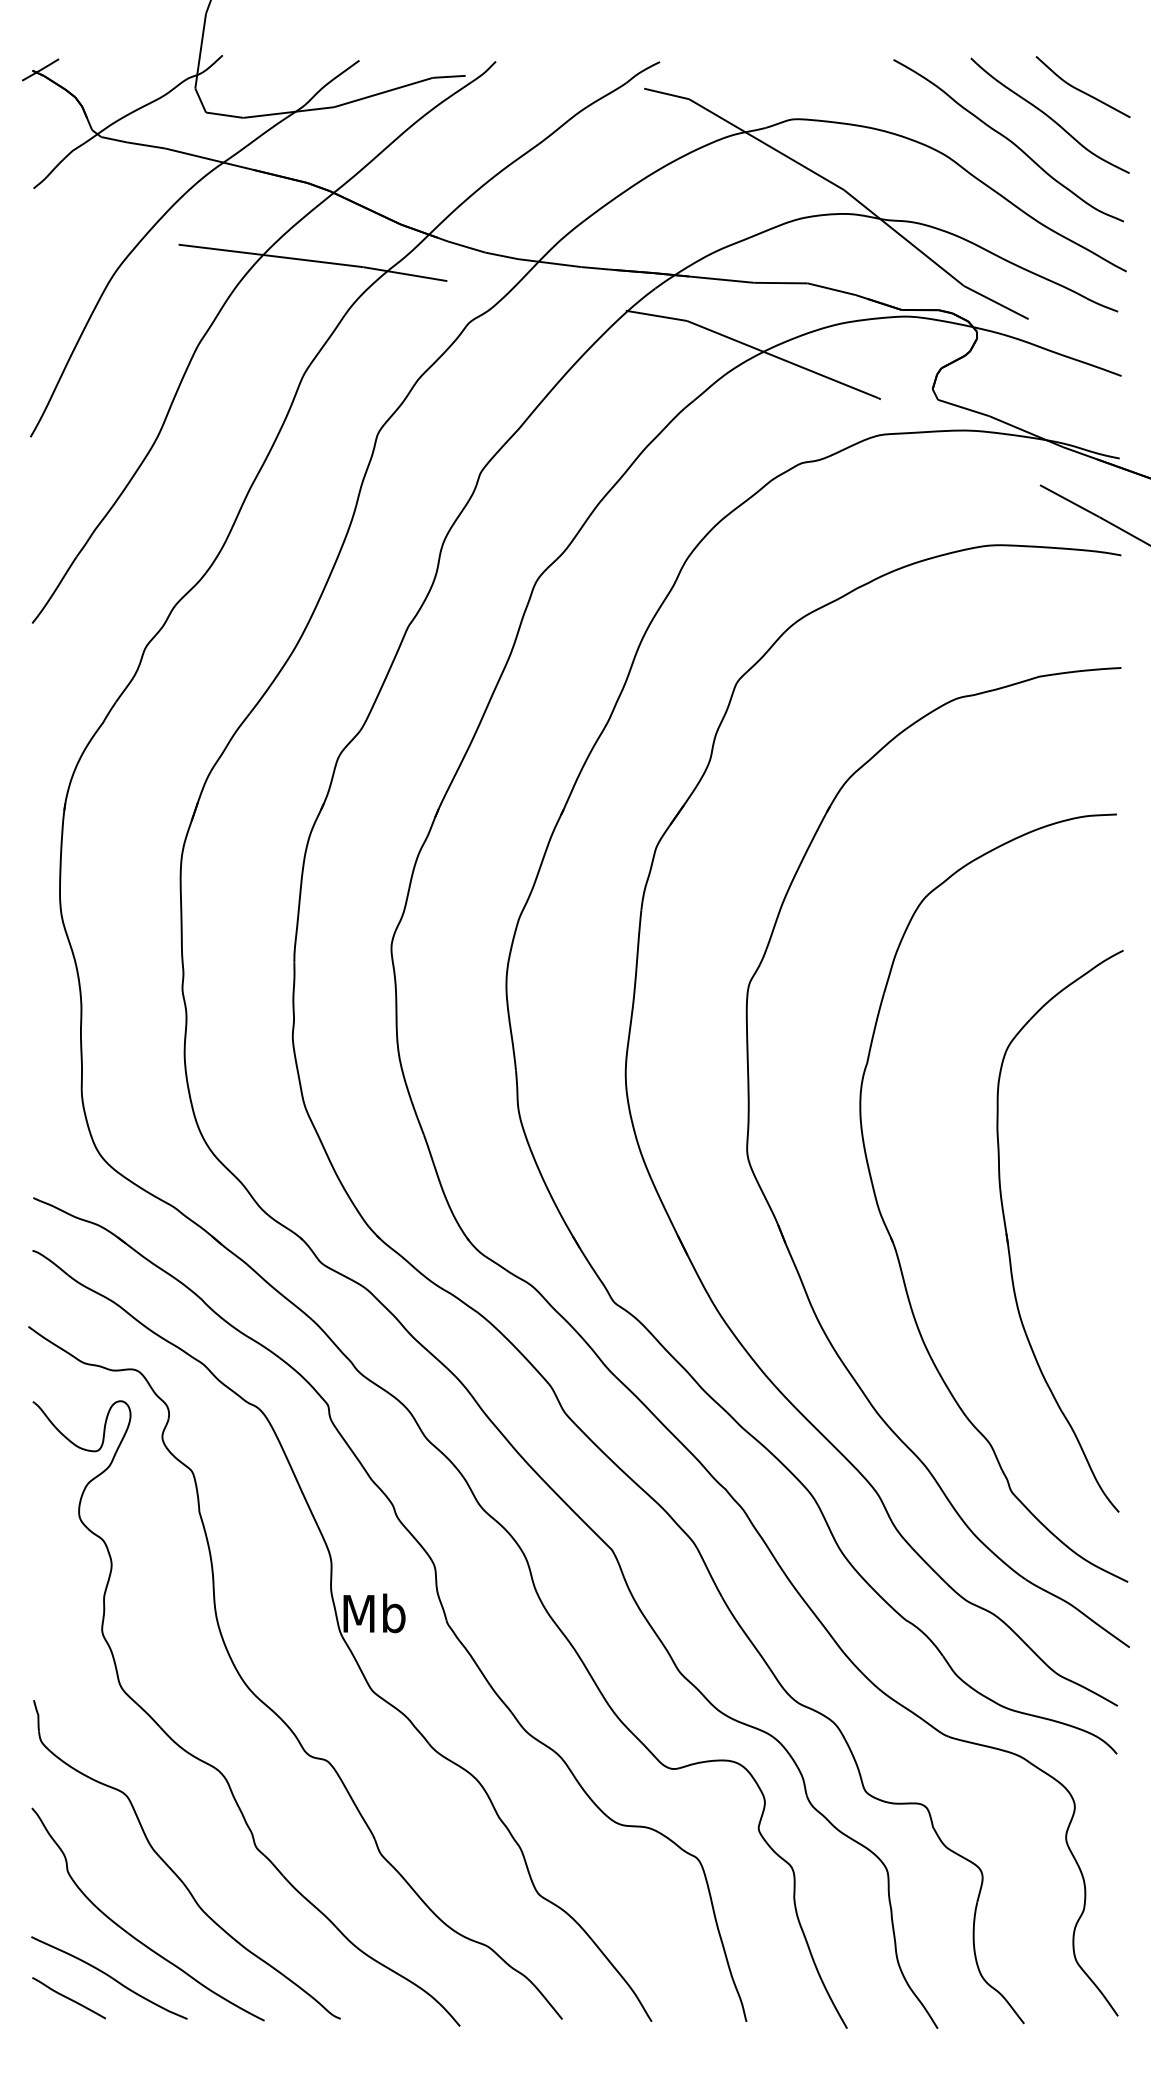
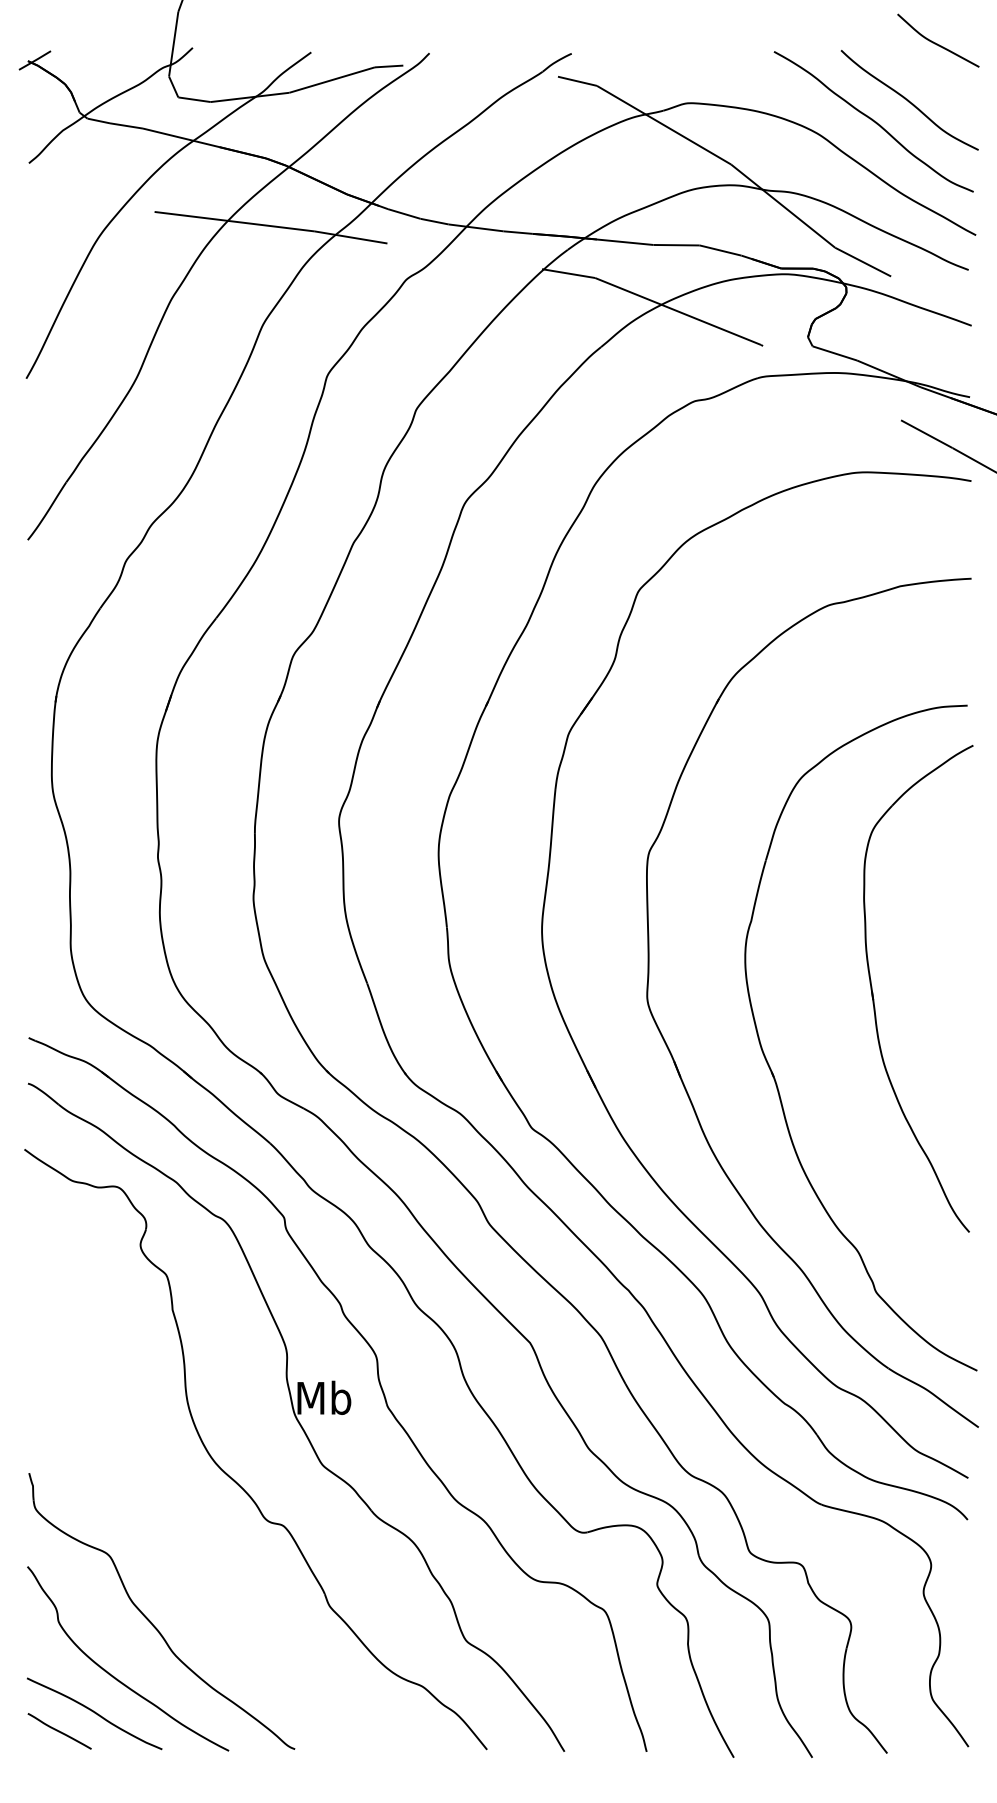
curve: (1080, 89) -> (936, 42), moved
part: (1008, 1238) -> (873, 995), moved
part: (211, 1764) -> (183, 1528), removed

